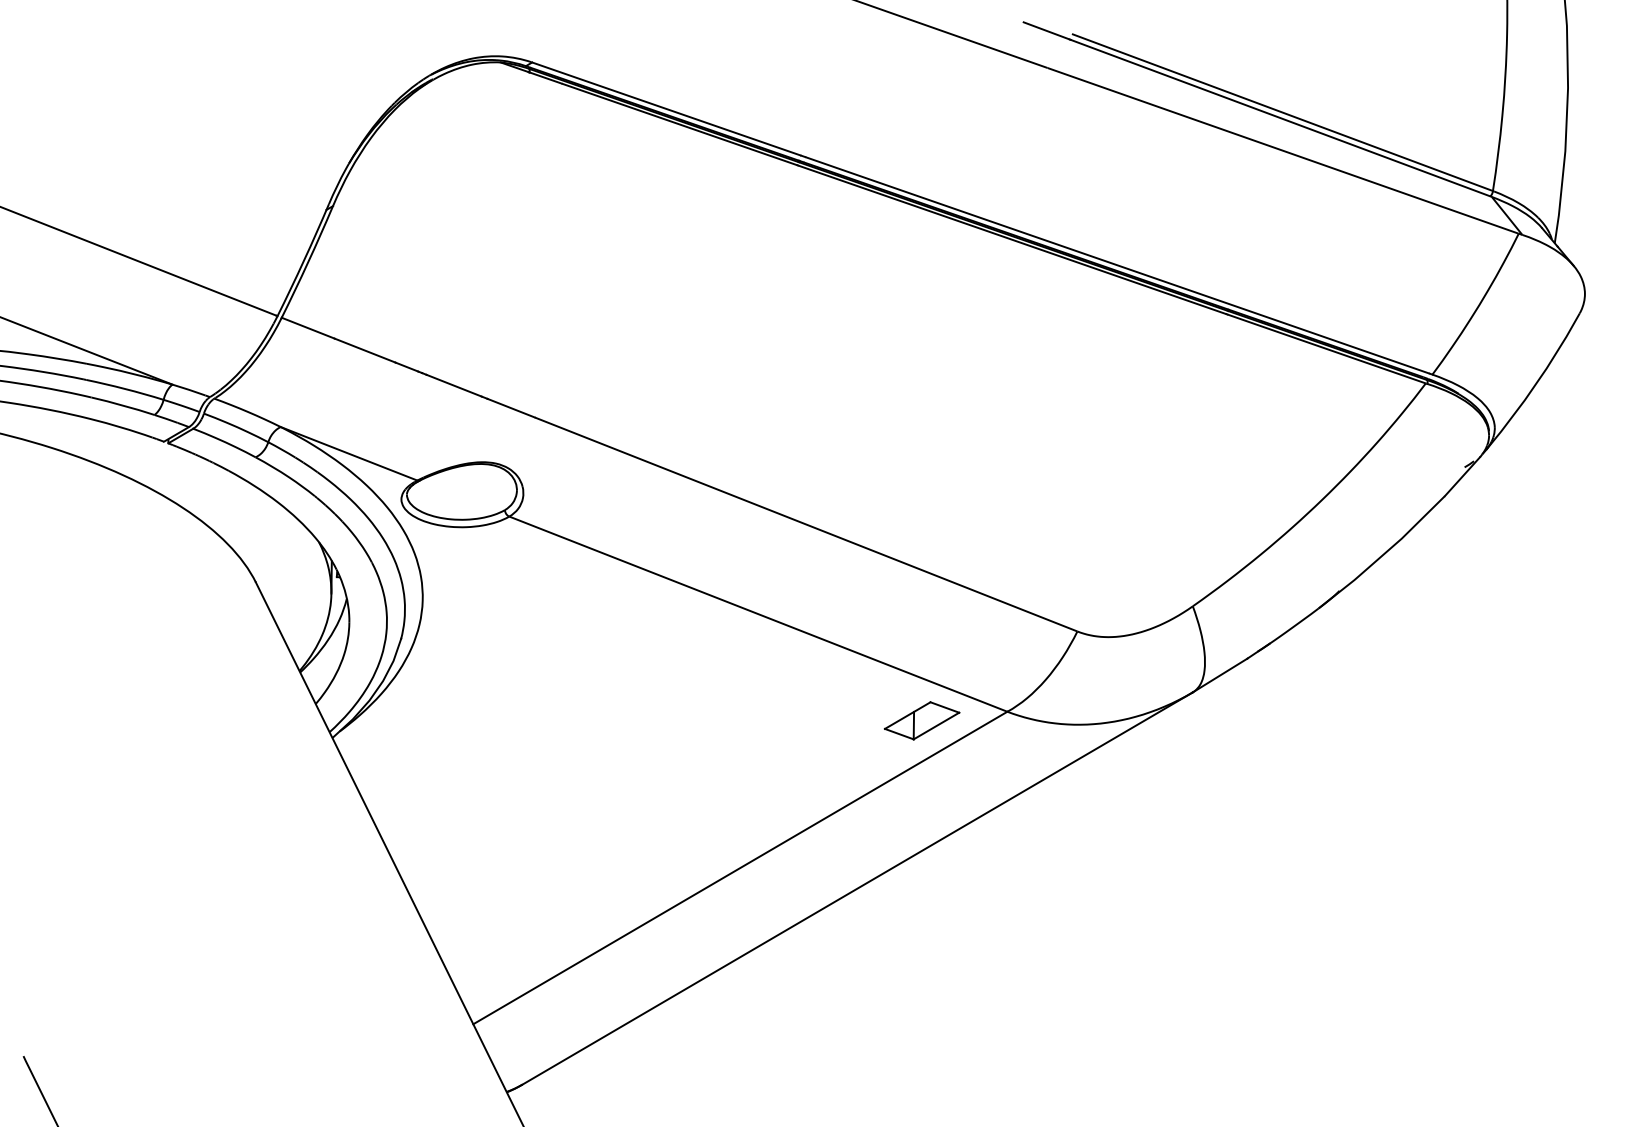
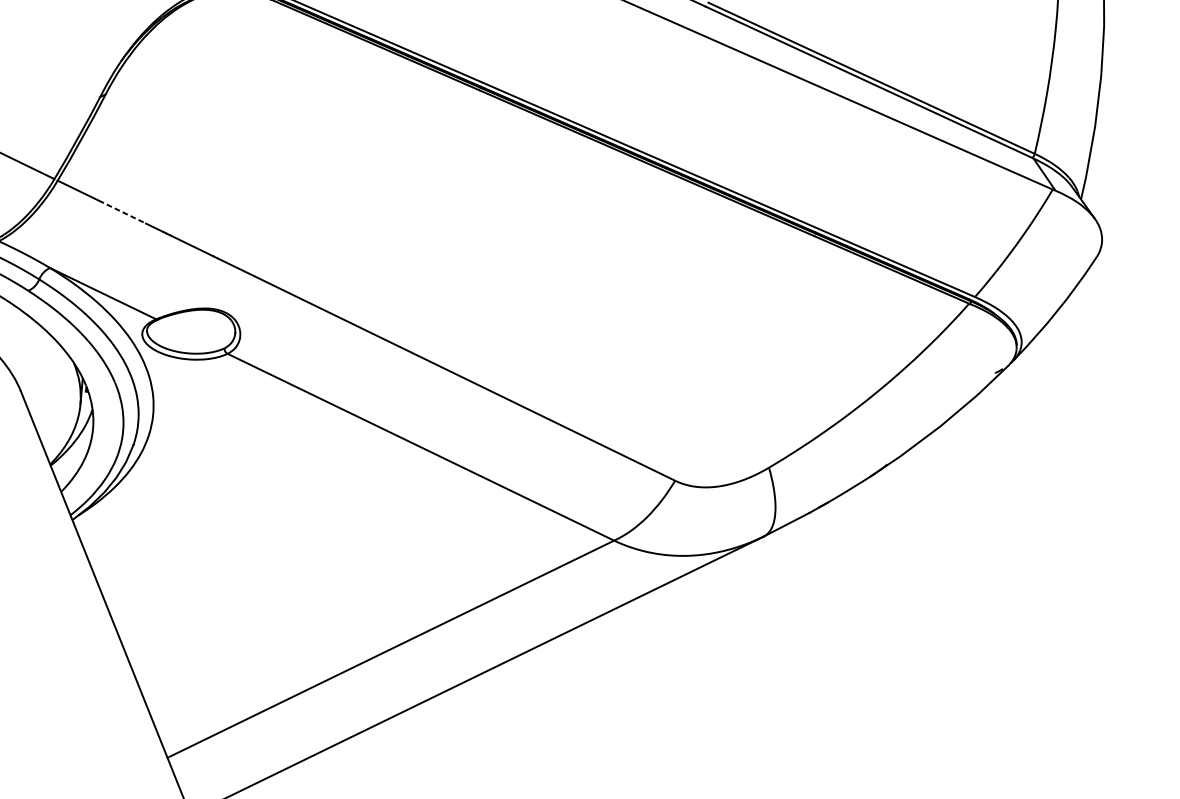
line: (365, 350) -> (122, 212), solid -> dashed
part: (921, 720) -> (544, 542), removed

